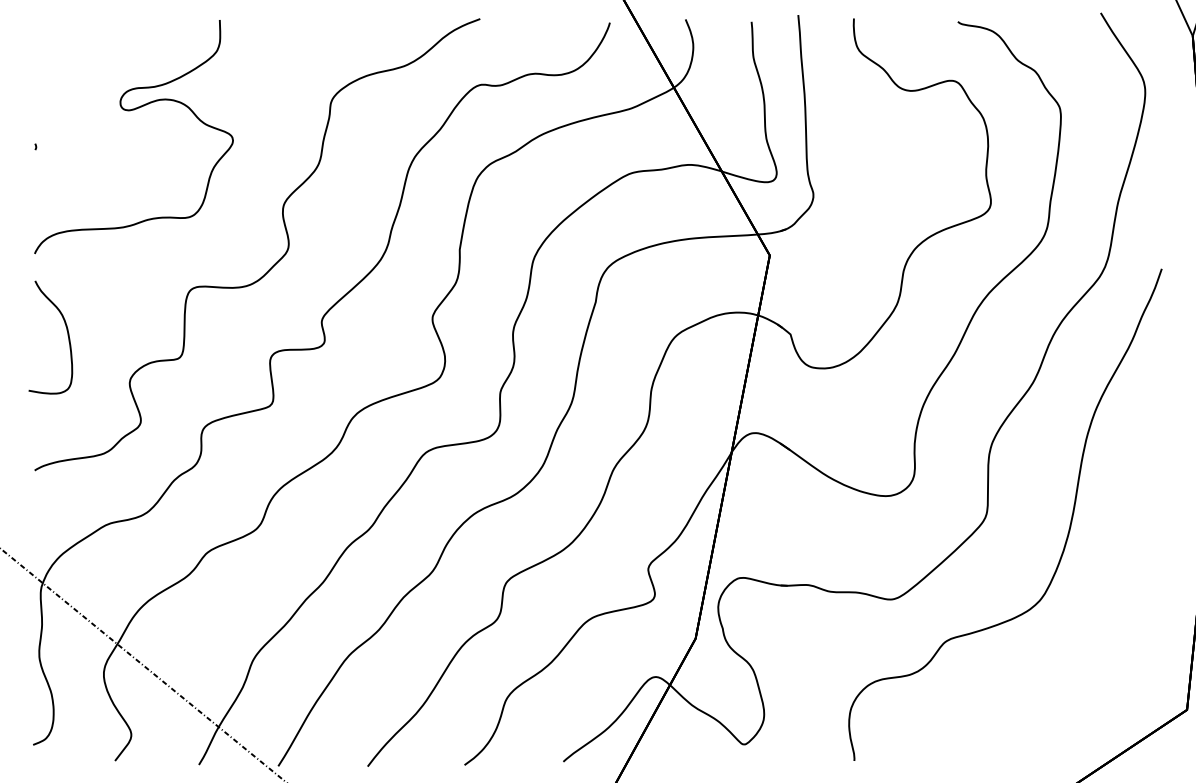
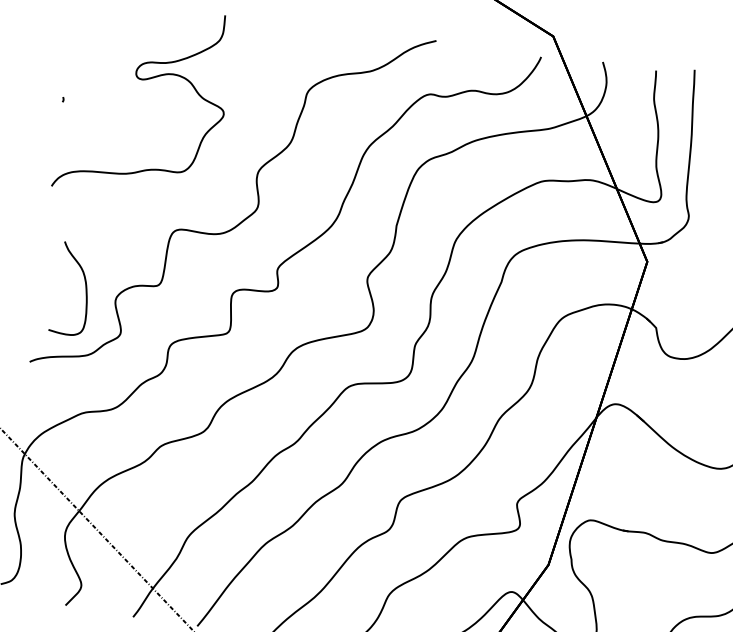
curve: (67, 335) -> (85, 289), moved

